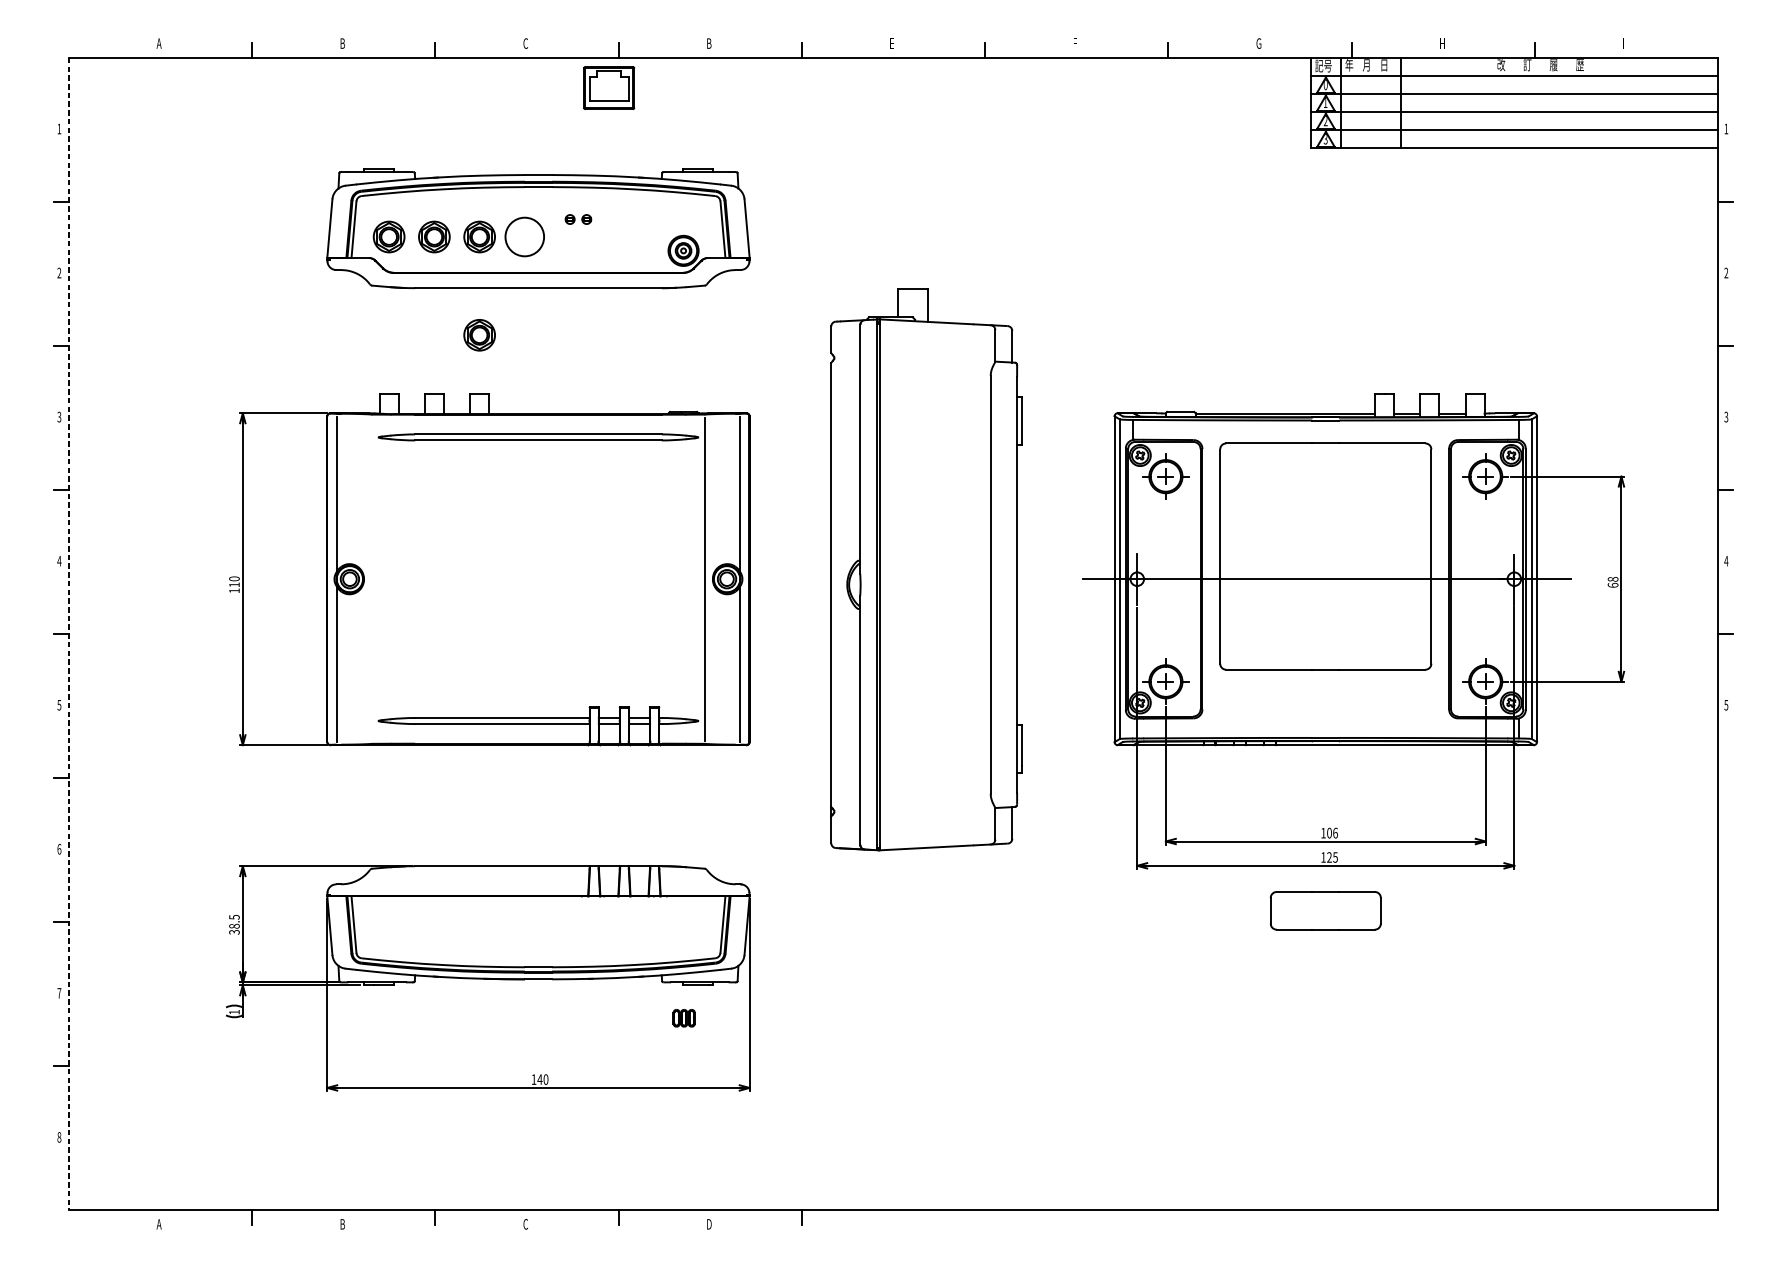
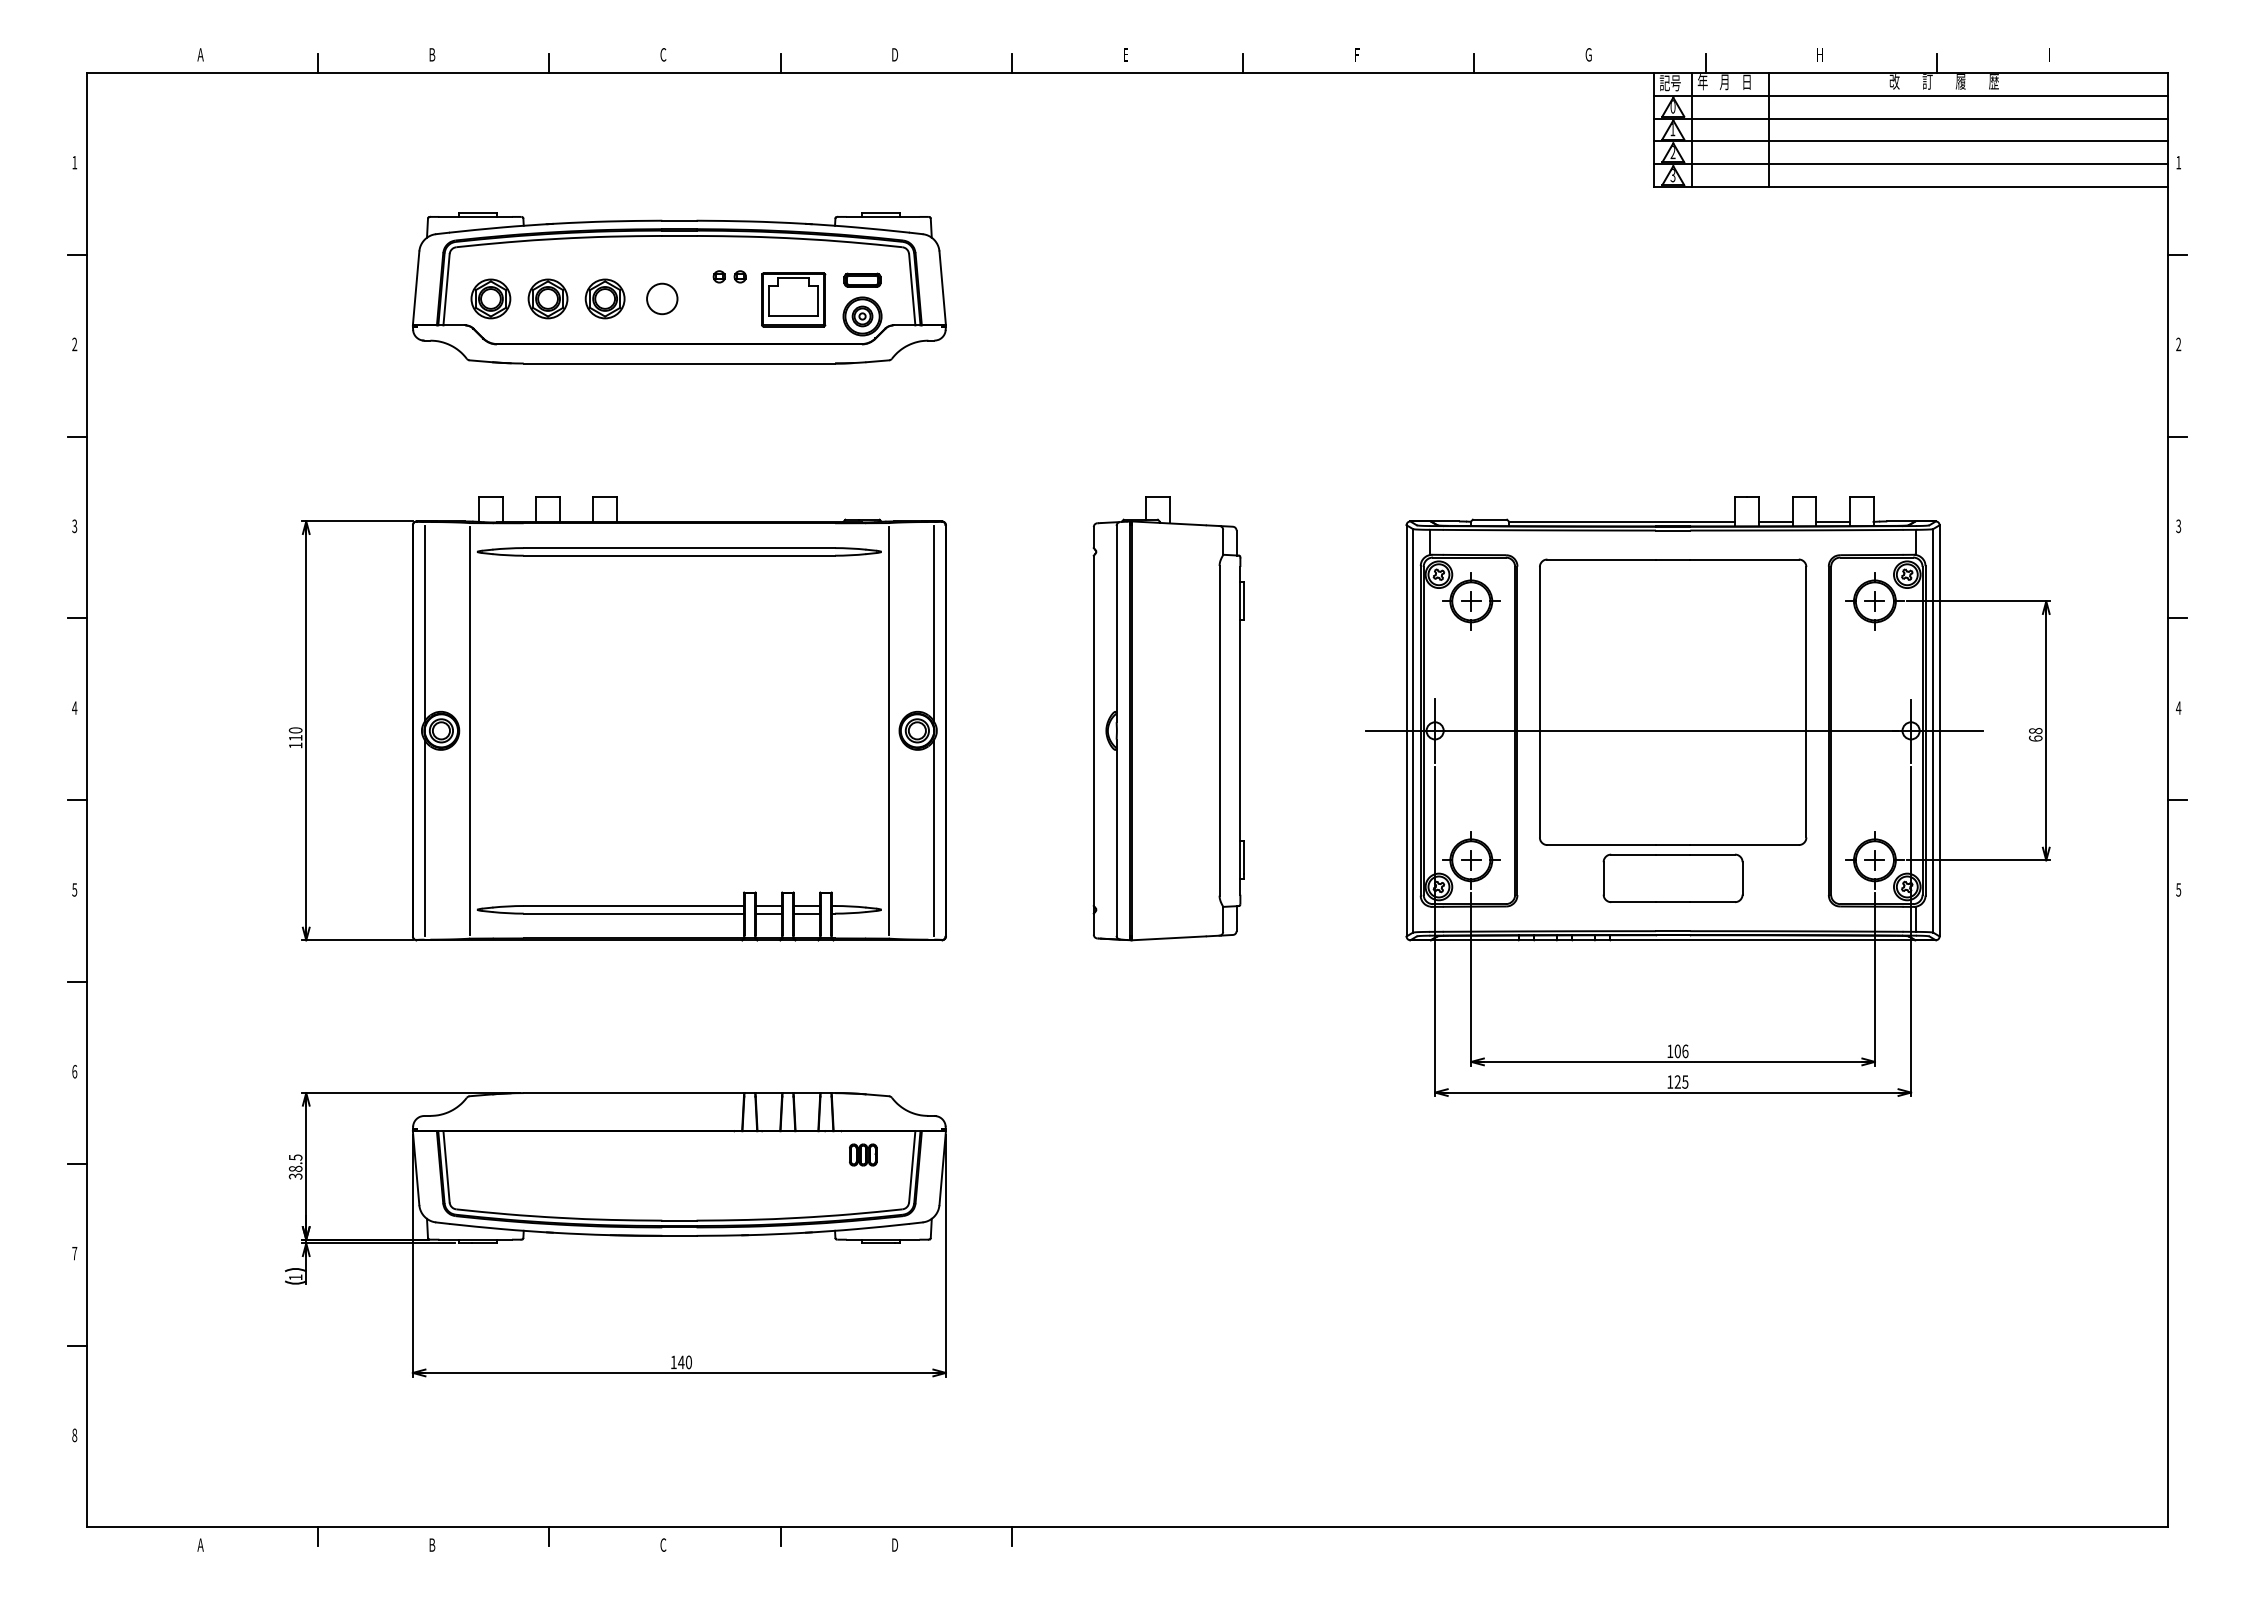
text: (709, 43) -> (895, 54), B -> D
part: (609, 87) -> (793, 299), moved
part: (683, 221) -> (862, 279), added
circle: (525, 236) -> (662, 298), size x0.62
part: (479, 334) -> (604, 422), removed
part: (925, 569) -> (1168, 718), size x0.62
line: (372, 578) -> (469, 730), added
line: (68, 634) -> (86, 800), dashed -> solid
part: (1325, 910) -> (1672, 877), moved
part: (684, 1017) -> (863, 1154), moved

